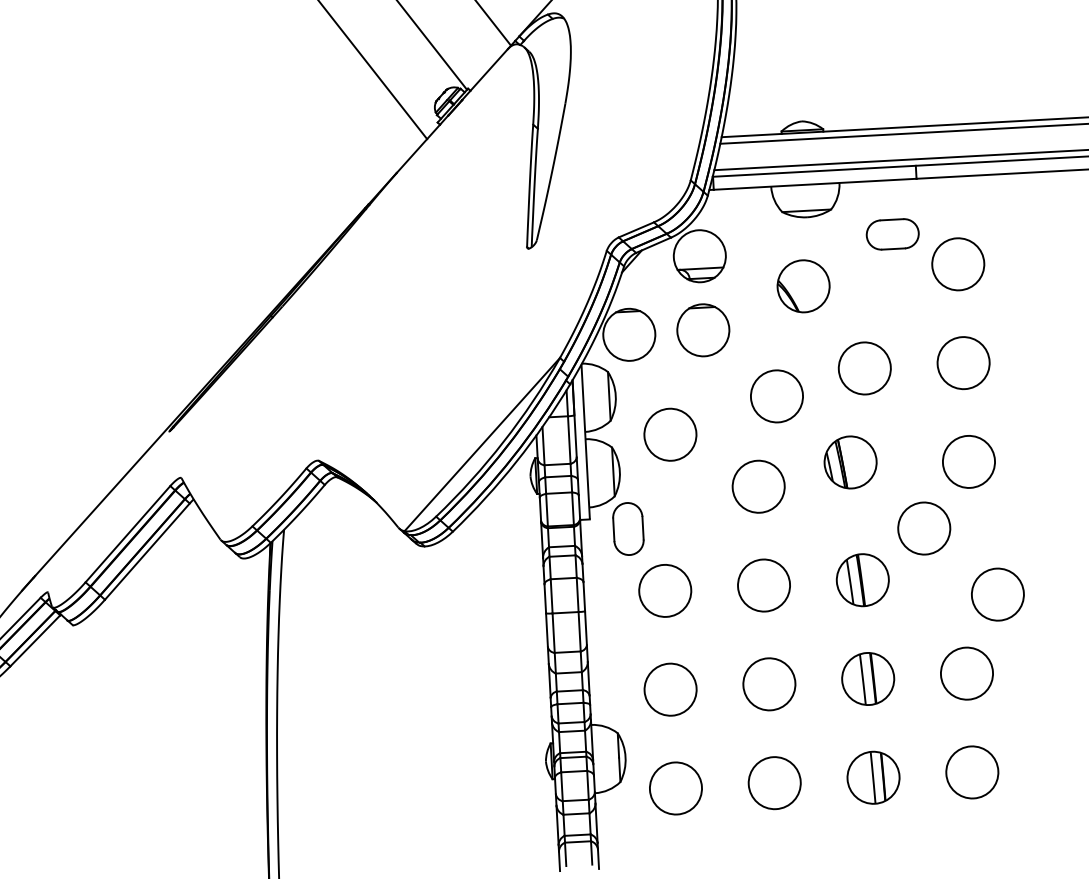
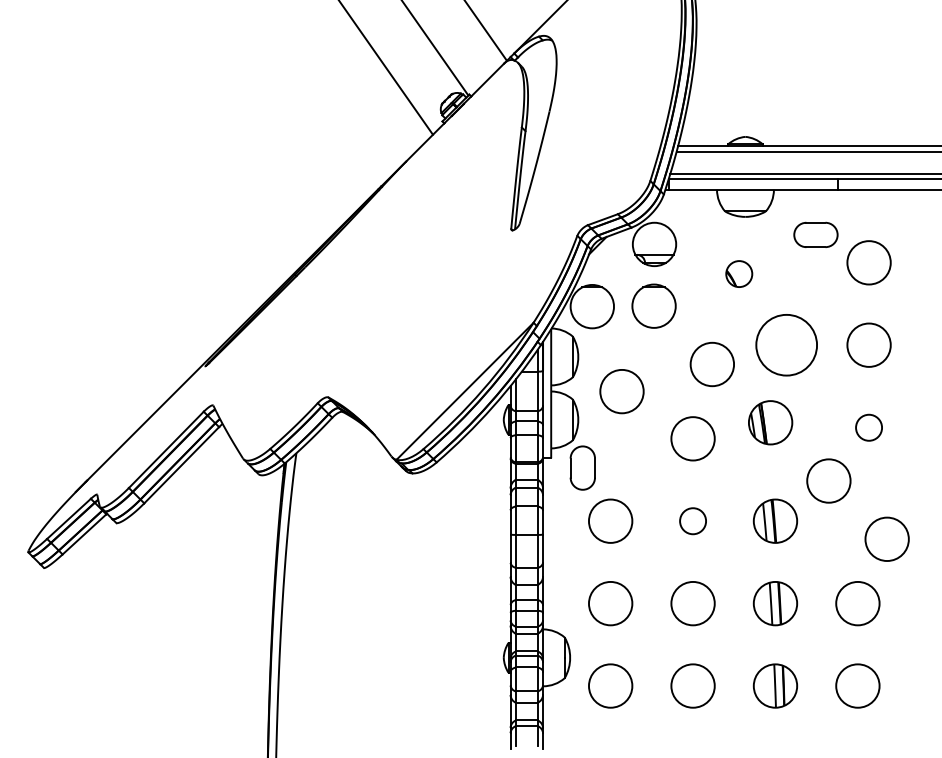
part: (802, 285) -> (738, 273), size x0.6
circle: (864, 367) -> (786, 344), size x1.4
circle: (968, 461) -> (868, 427), size x0.6
circle: (763, 584) -> (692, 520), size x0.6

